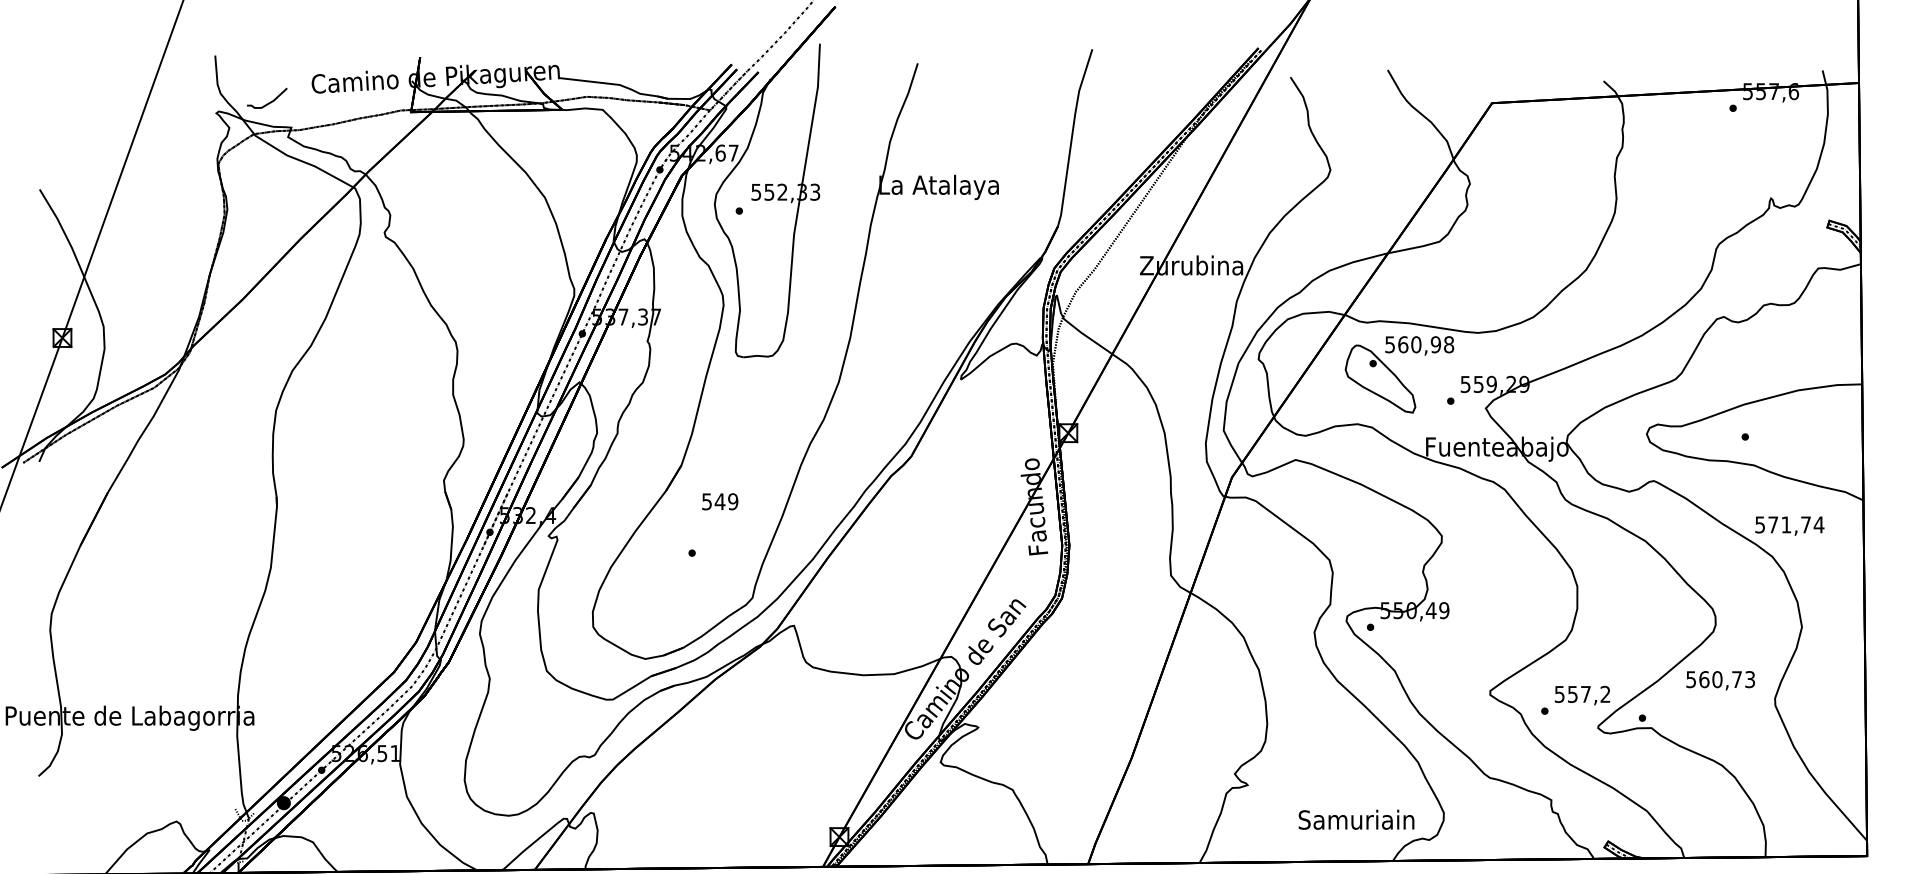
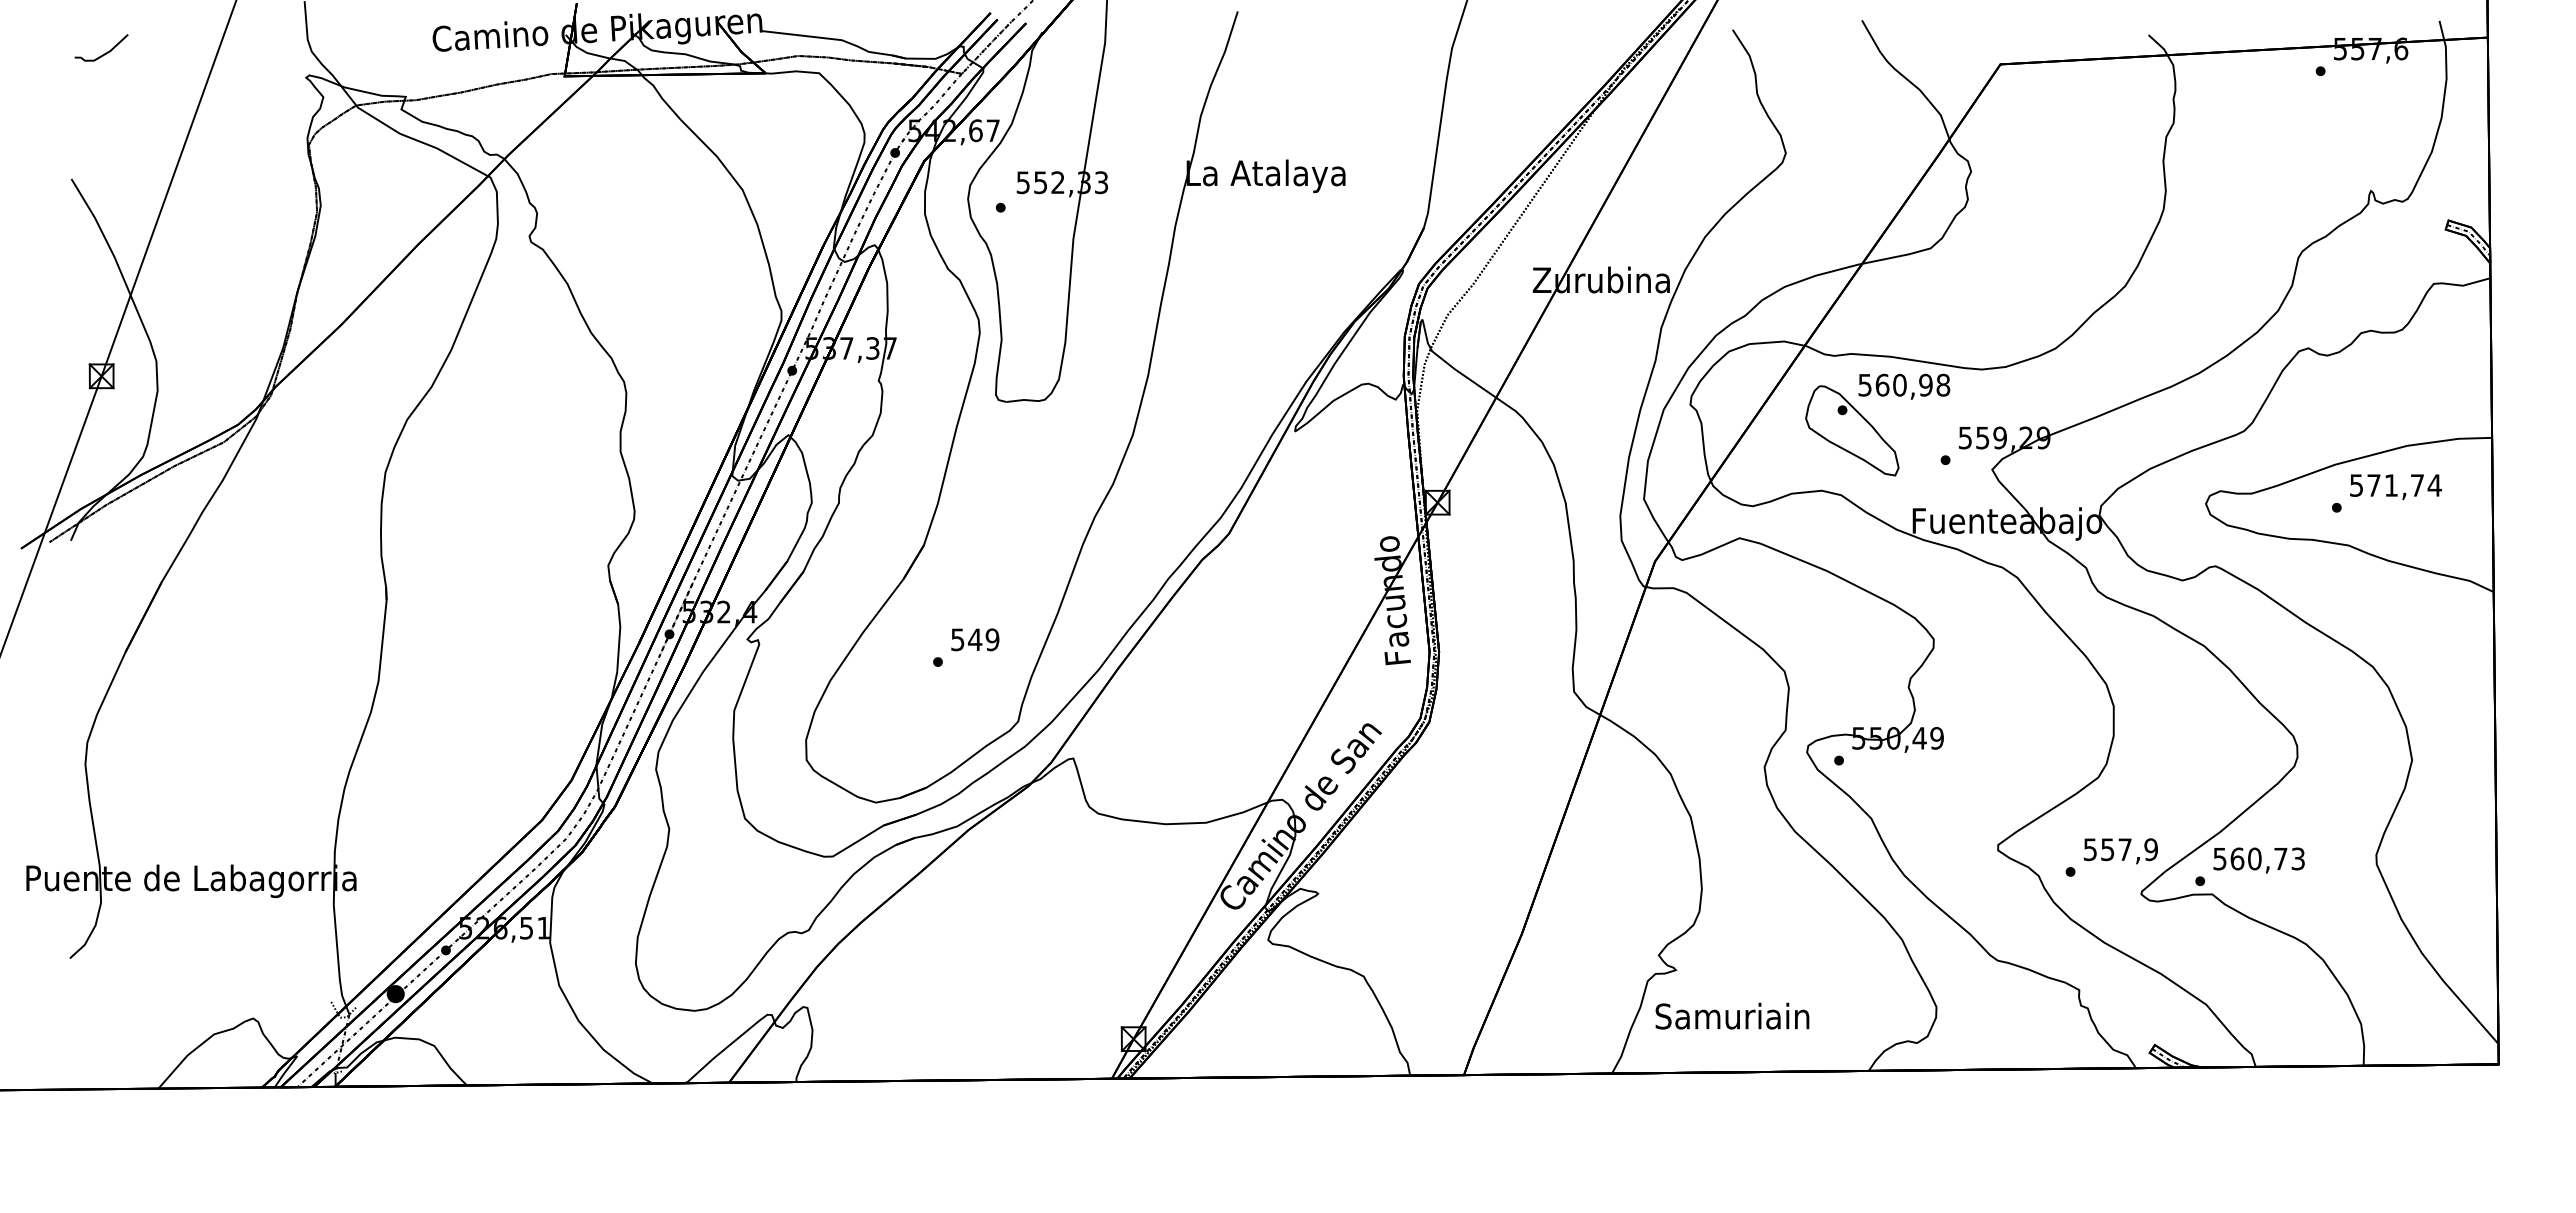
curve: (270, 101) -> (105, 52), moved
text: (720, 501) -> (975, 639), moved
text: (1789, 526) -> (2395, 487), moved
text: (1720, 680) -> (2258, 860), moved
text: (1605, 694) -> (2150, 849), 557,2 -> 557,9
text: (1356, 819) -> (1732, 1015), moved

